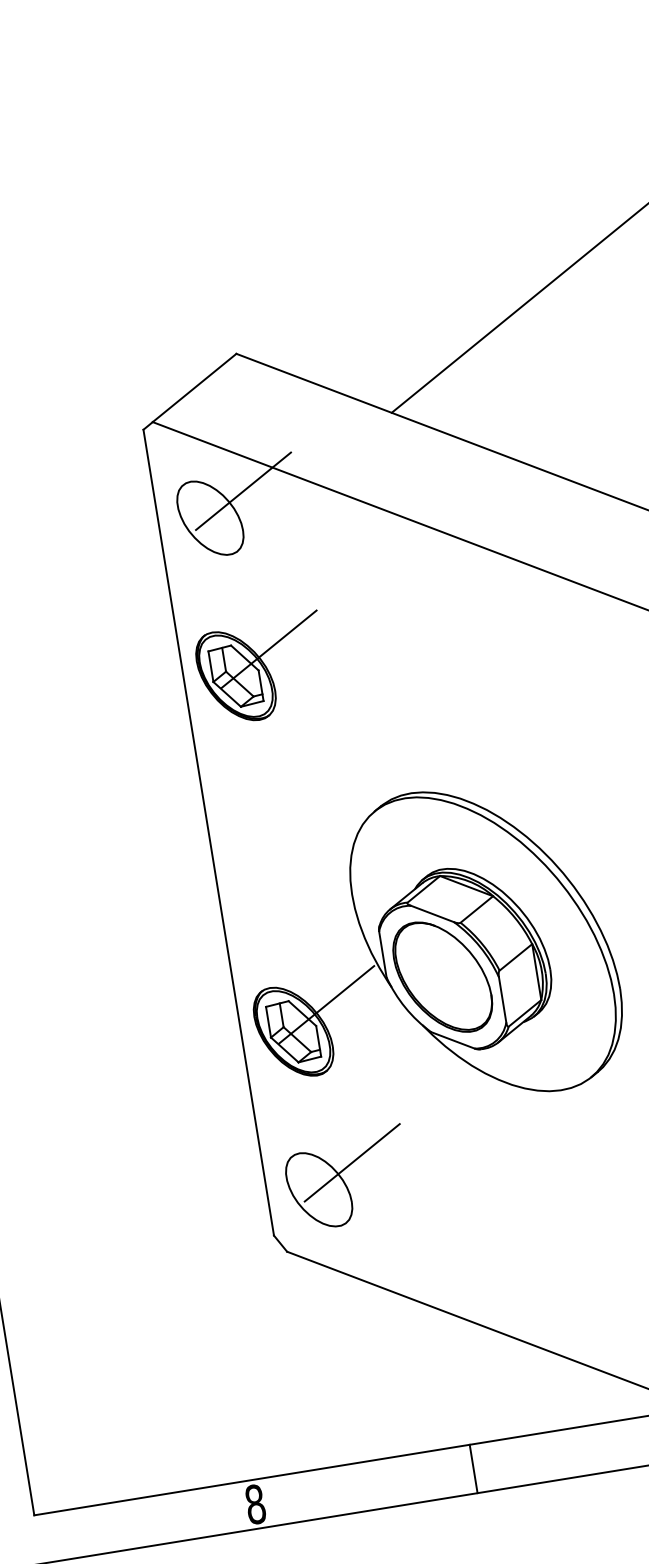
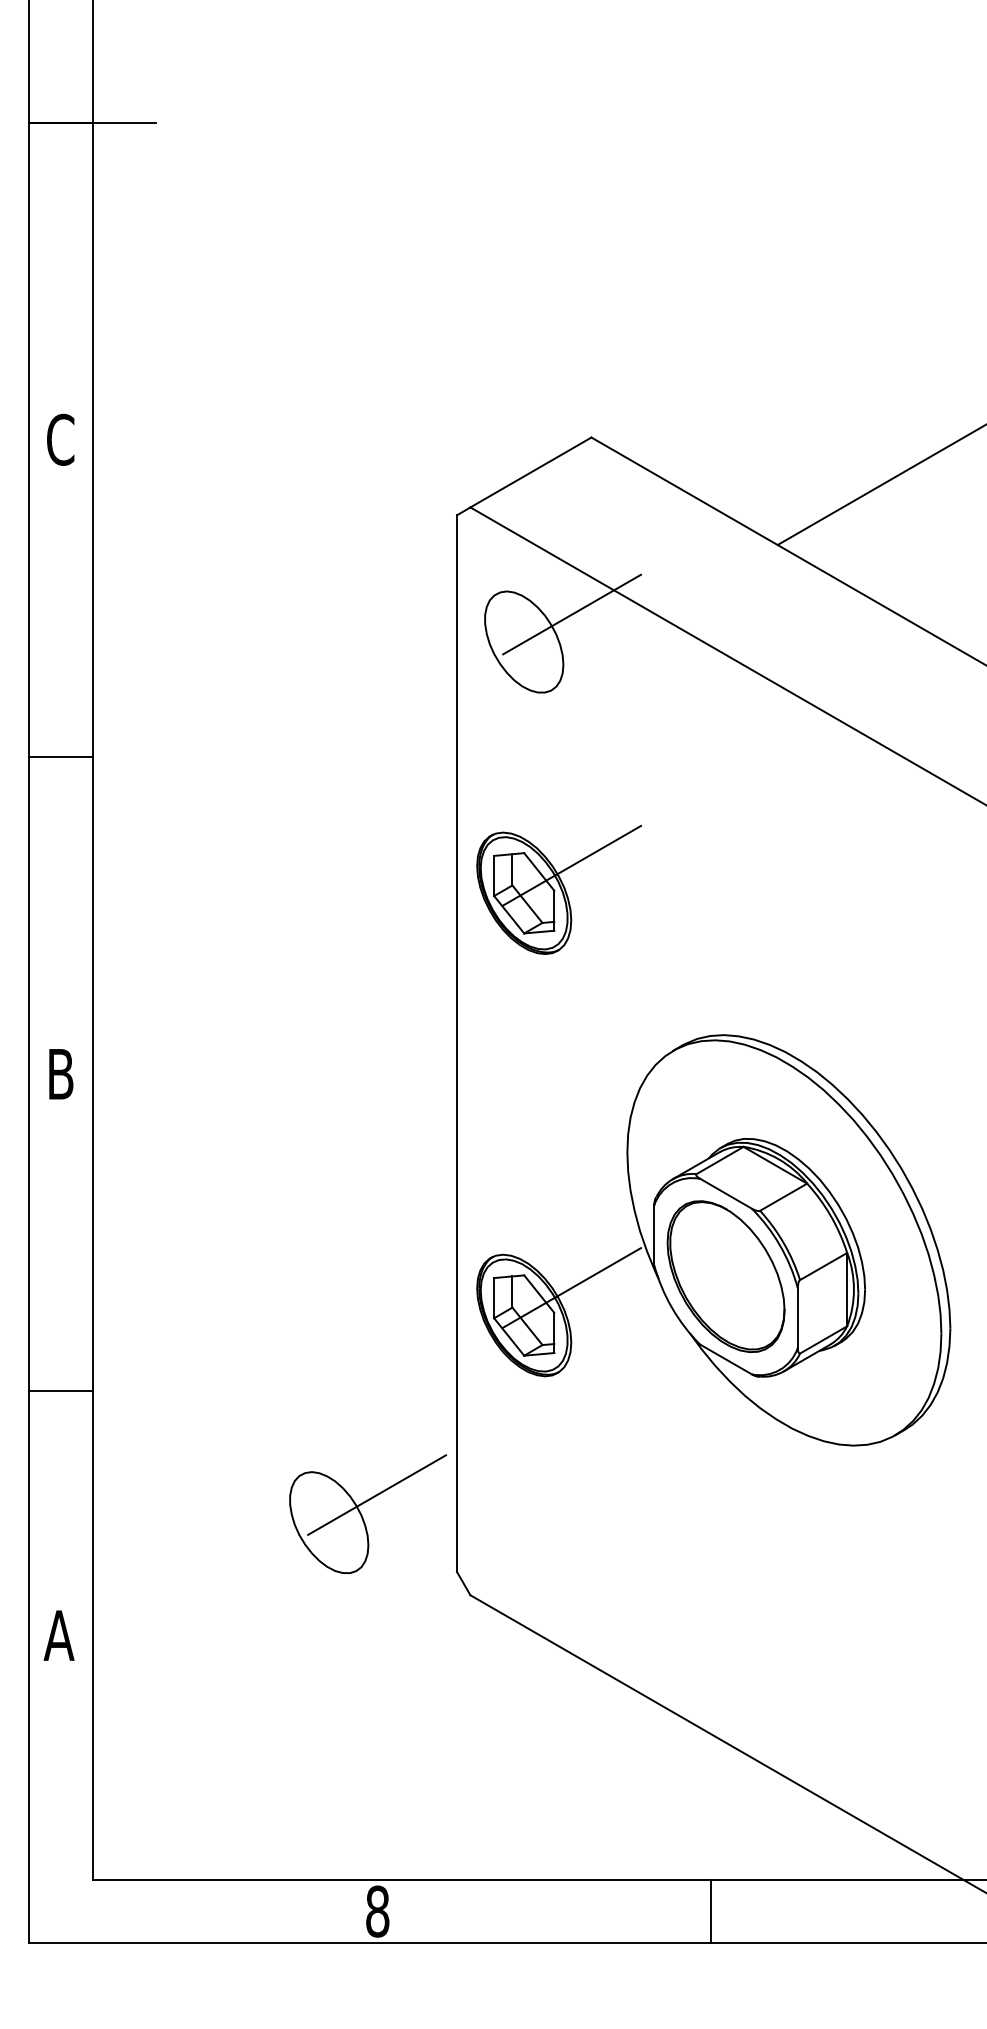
part: (261, 669) -> (558, 889), moved
part: (348, 1178) -> (368, 1514), moved
line: (473, 1469) -> (710, 1911), moved

